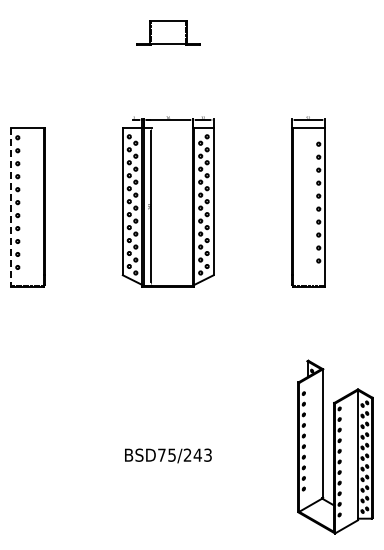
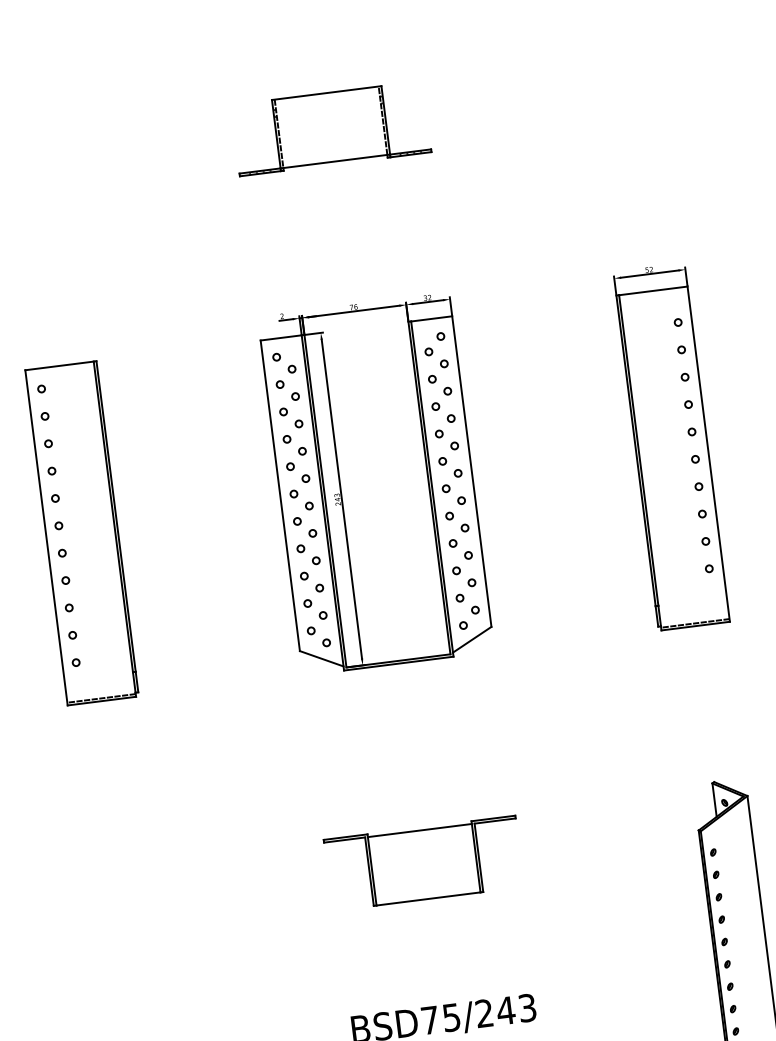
part: (168, 32) -> (331, 126), size x1.43
line: (11, 207) -> (46, 537), dashed -> solid
part: (168, 381) -> (424, 863), added

